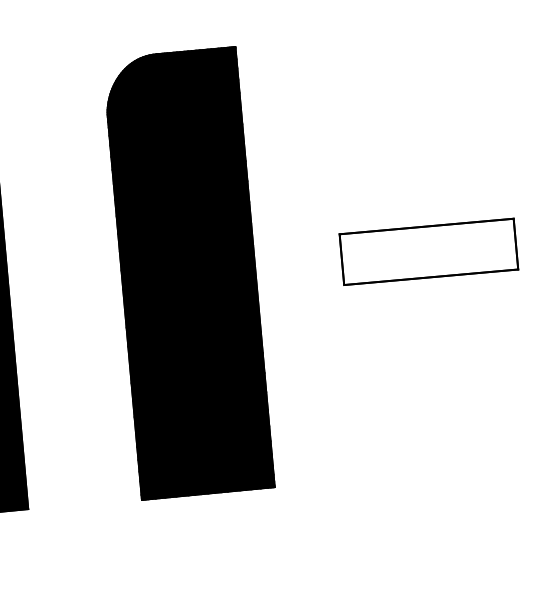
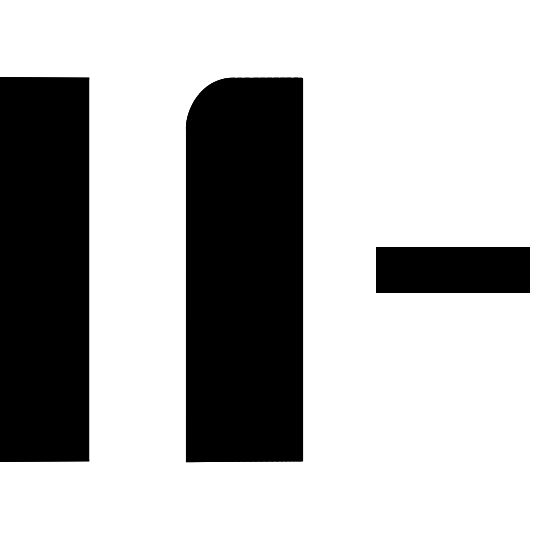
fill: (428, 251) -> (452, 269), added

